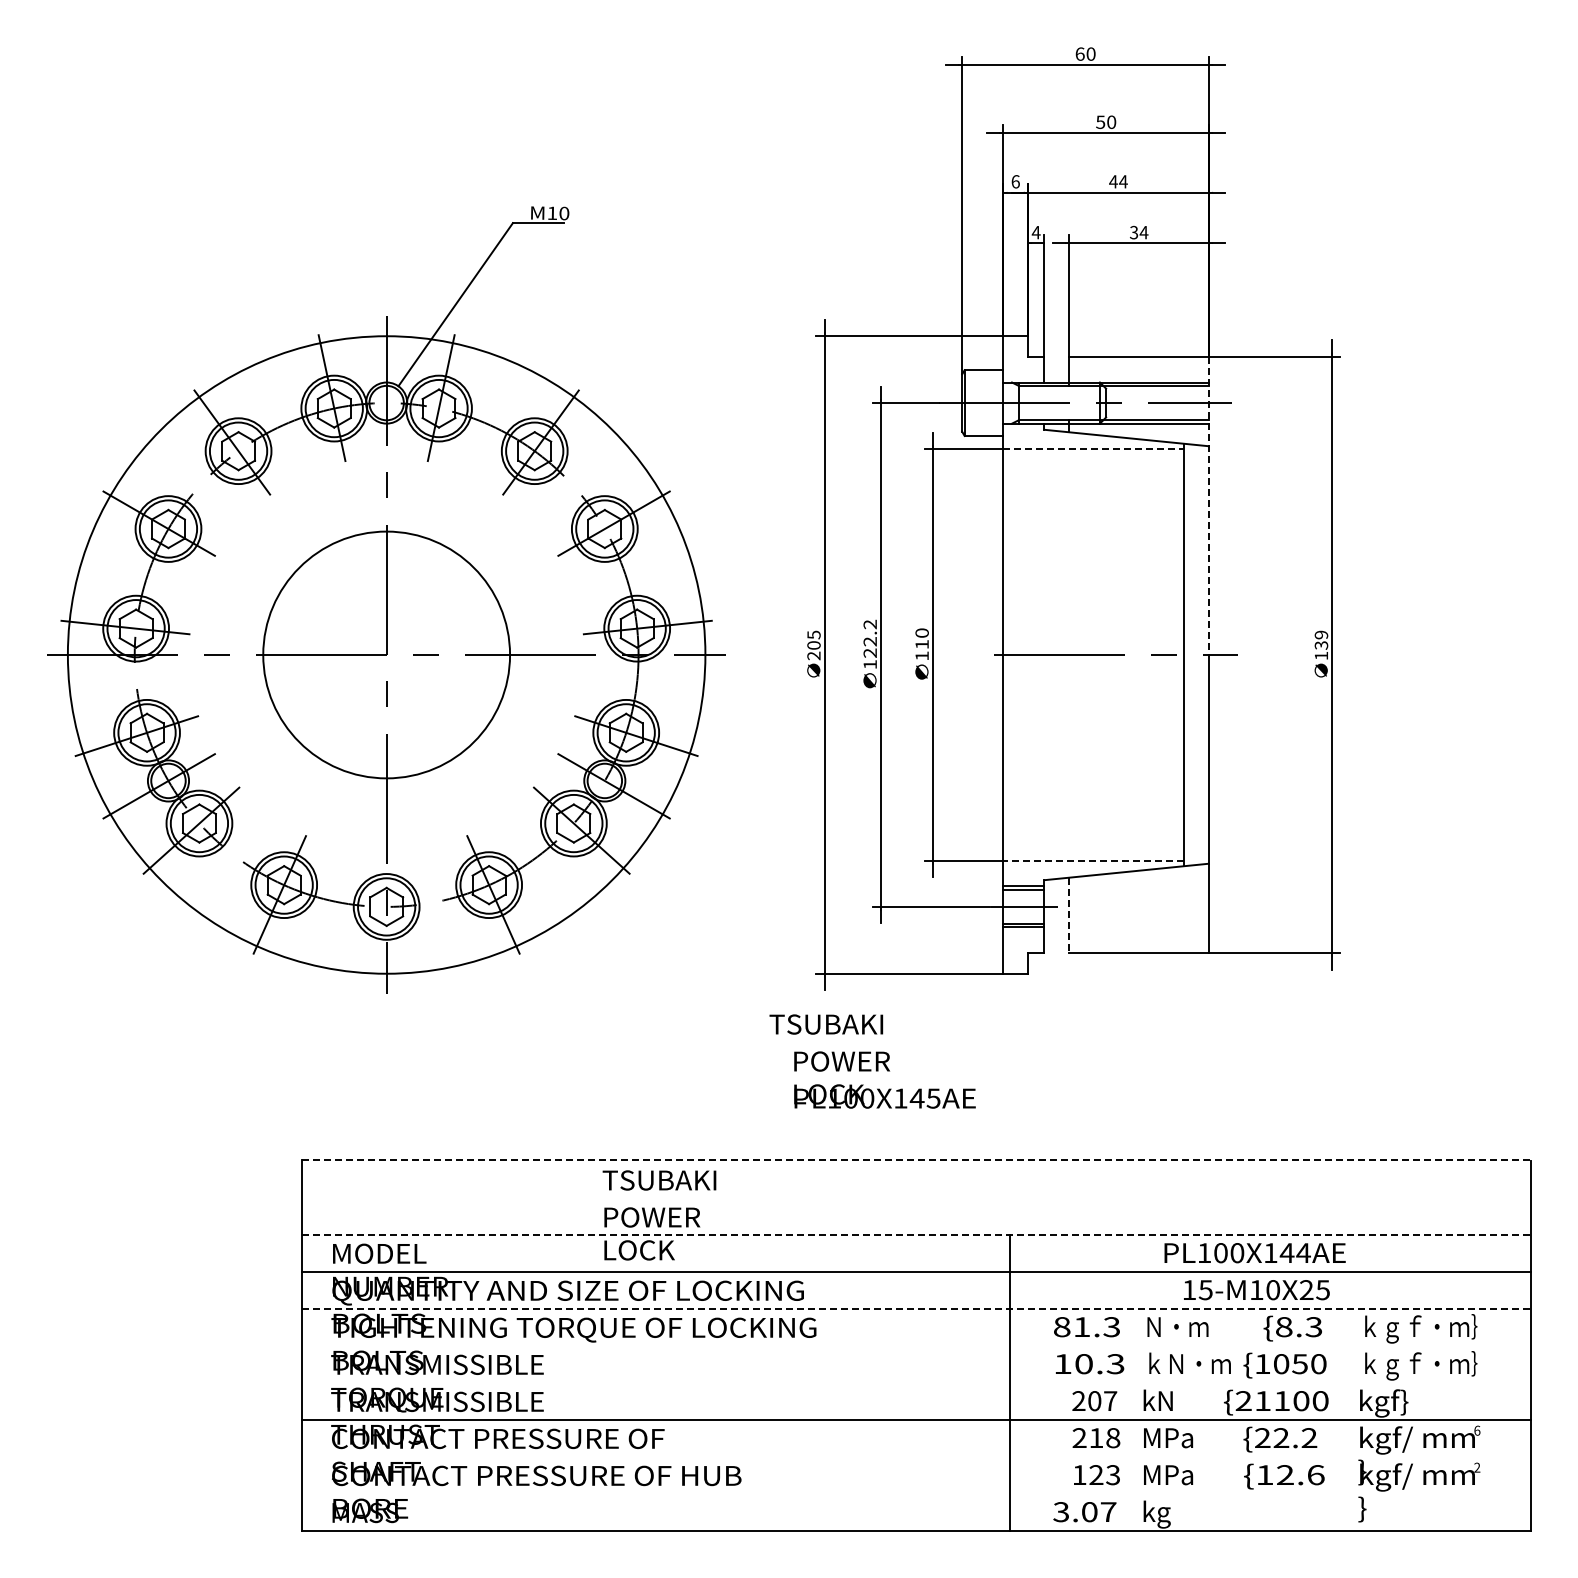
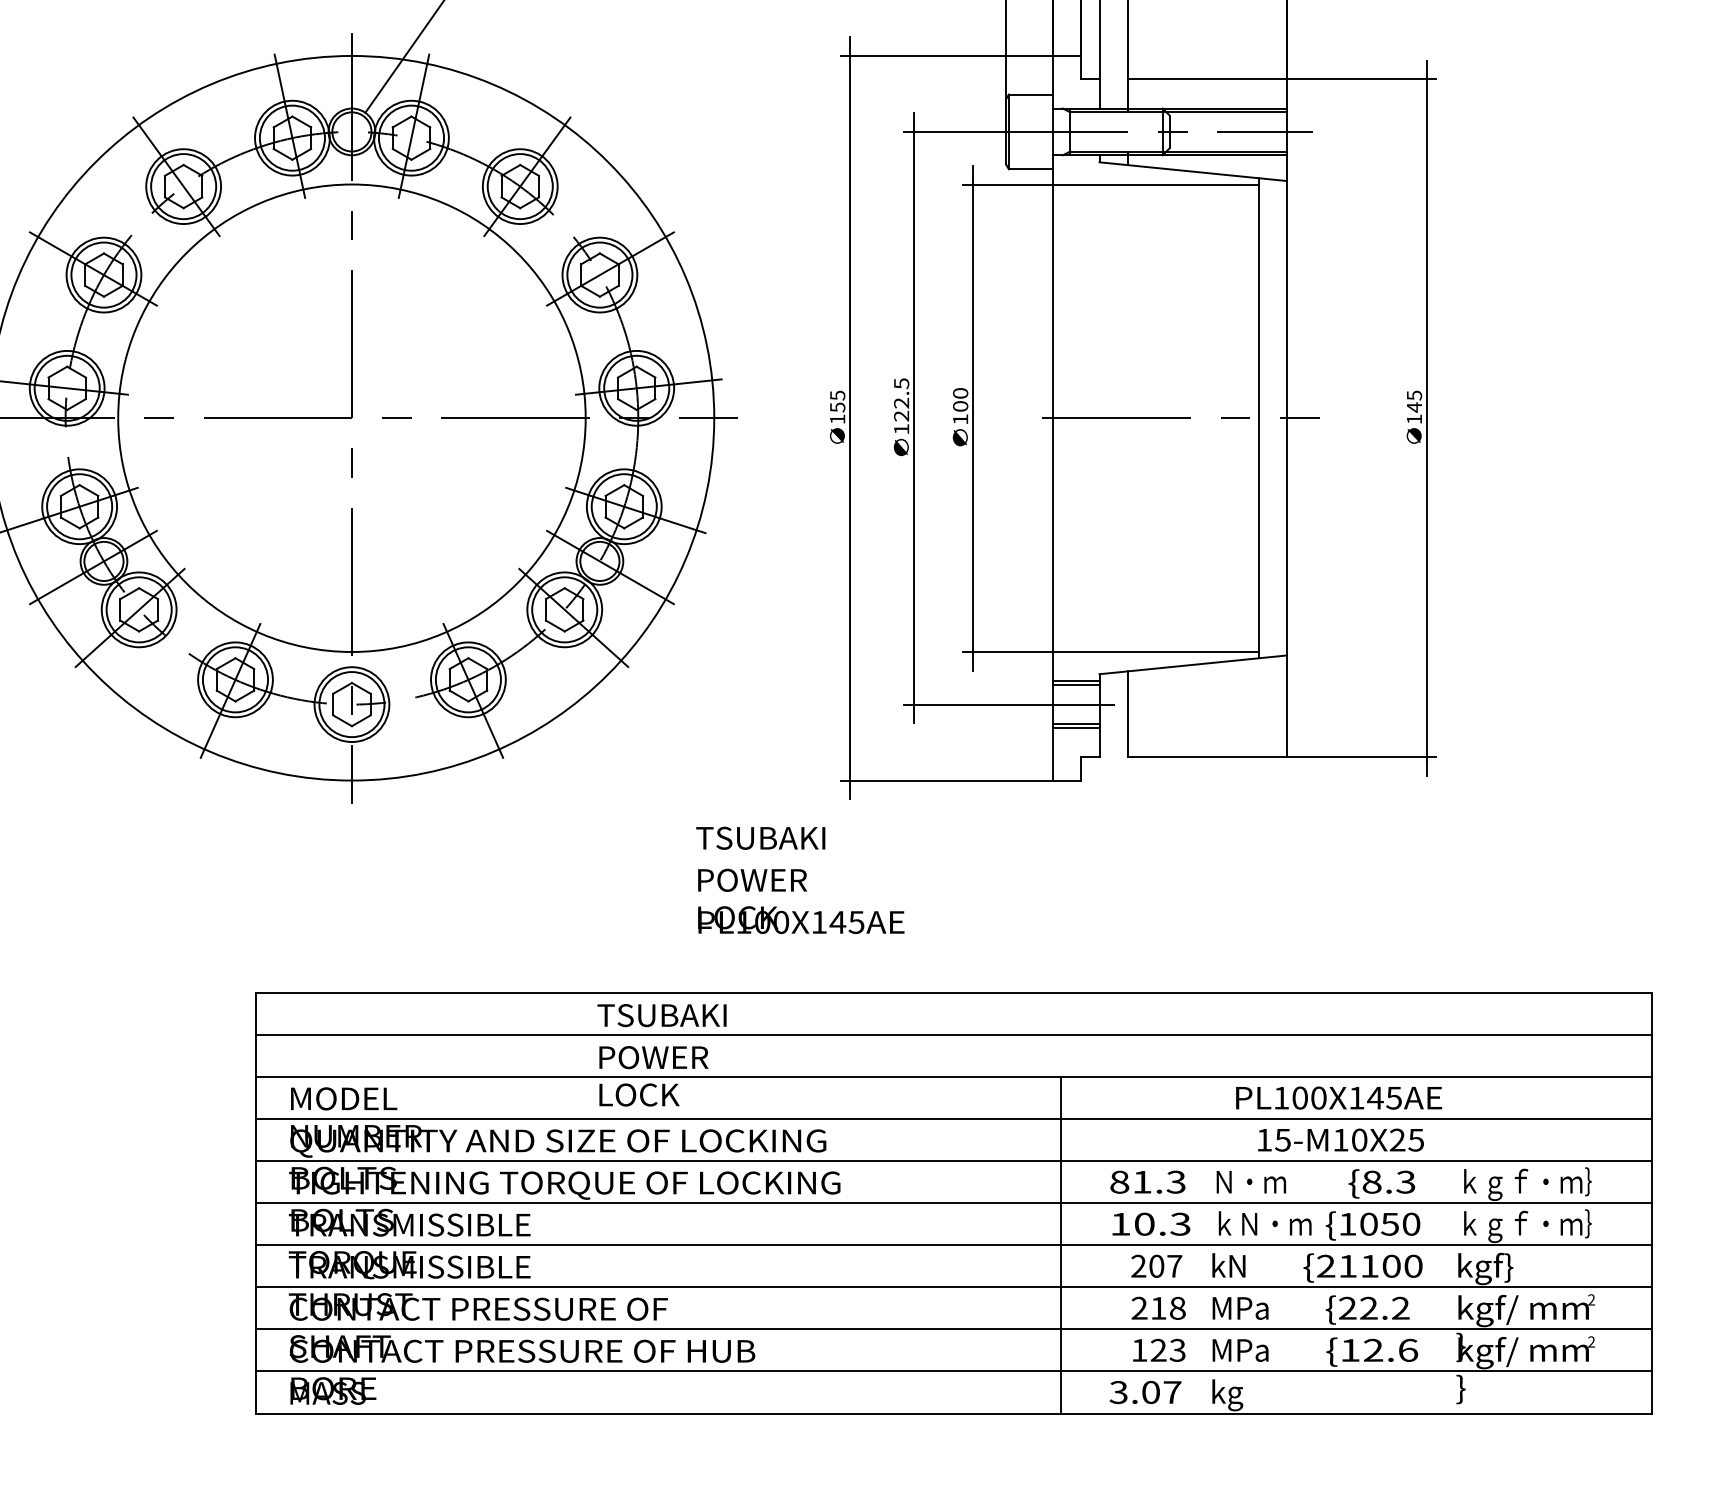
line: (1094, 449) -> (1156, 184), dashed -> solid
line: (1208, 506) -> (1286, 249), dashed -> solid
text: (869, 624) -> (900, 383), 122.2 -> 122.5
text: (1321, 640) -> (1414, 401), 139 -> 145
text: (921, 644) -> (959, 406), 110 -> 100
text: (813, 650) -> (837, 413), 205 -> 155
circle: (386, 654) -> (351, 417), size x1.67
line: (1093, 860) -> (1155, 651), dashed -> solid
line: (1069, 915) -> (1128, 714), dashed -> solid
text: (826, 1024) -> (760, 838), moved
text: (884, 1079) -> (800, 900), moved
line: (916, 1160) -> (954, 992), dashed -> solid
line: (916, 1197) -> (954, 1034), added
line: (916, 1234) -> (954, 1076), dashed -> solid
text: (1303, 1253) -> (1394, 1098), PL100X144AE -> PL100X145AE
line: (916, 1308) -> (954, 1161), dashed -> solid
line: (916, 1345) -> (954, 1203), added
line: (916, 1382) -> (954, 1245), added
text: (1477, 1430) -> (1591, 1299), 6 -> 2
line: (916, 1456) -> (954, 1329), added
line: (916, 1493) -> (954, 1371), added

